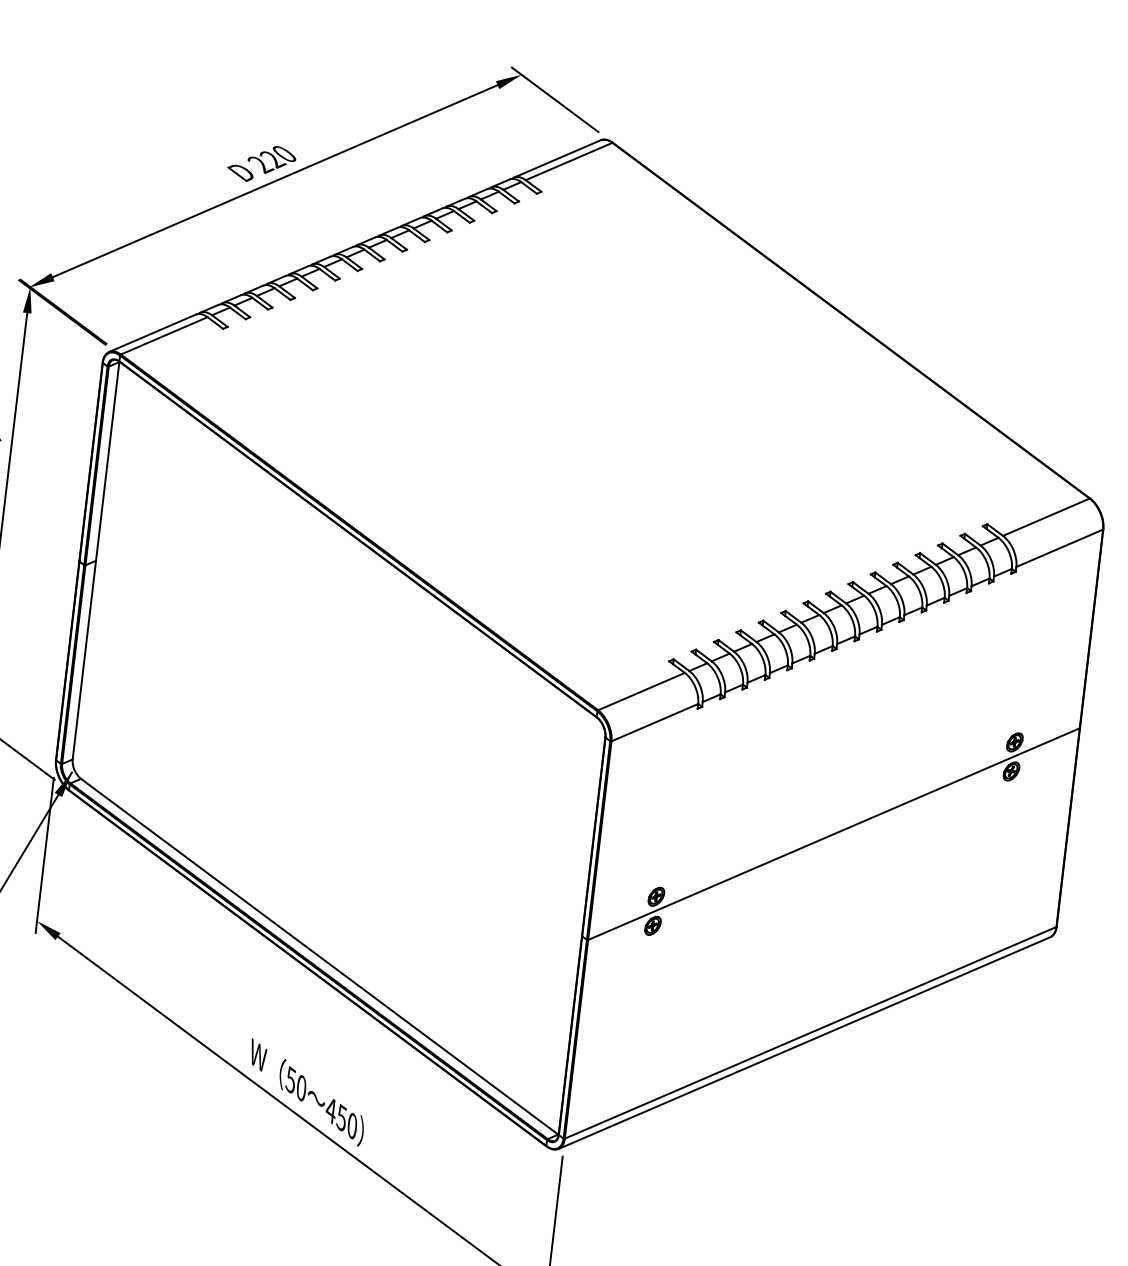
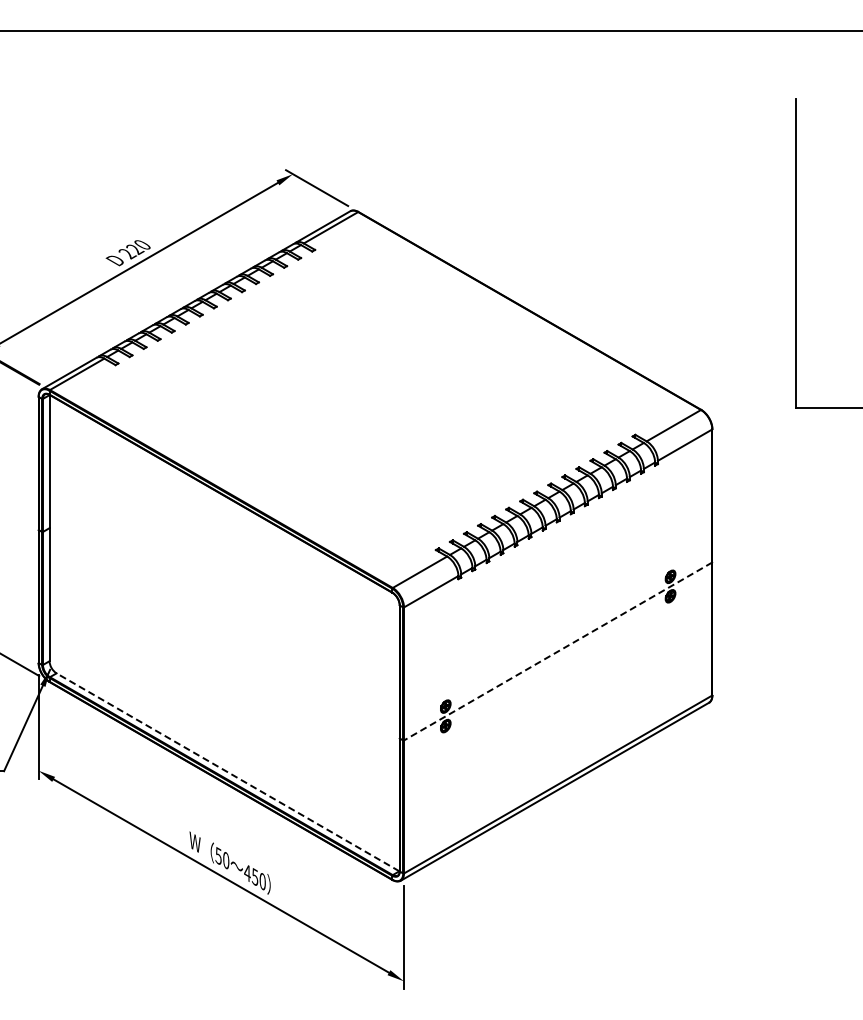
line: (834, 834) -> (558, 651), solid -> dashed
line: (320, 957) -> (228, 772), solid -> dashed

